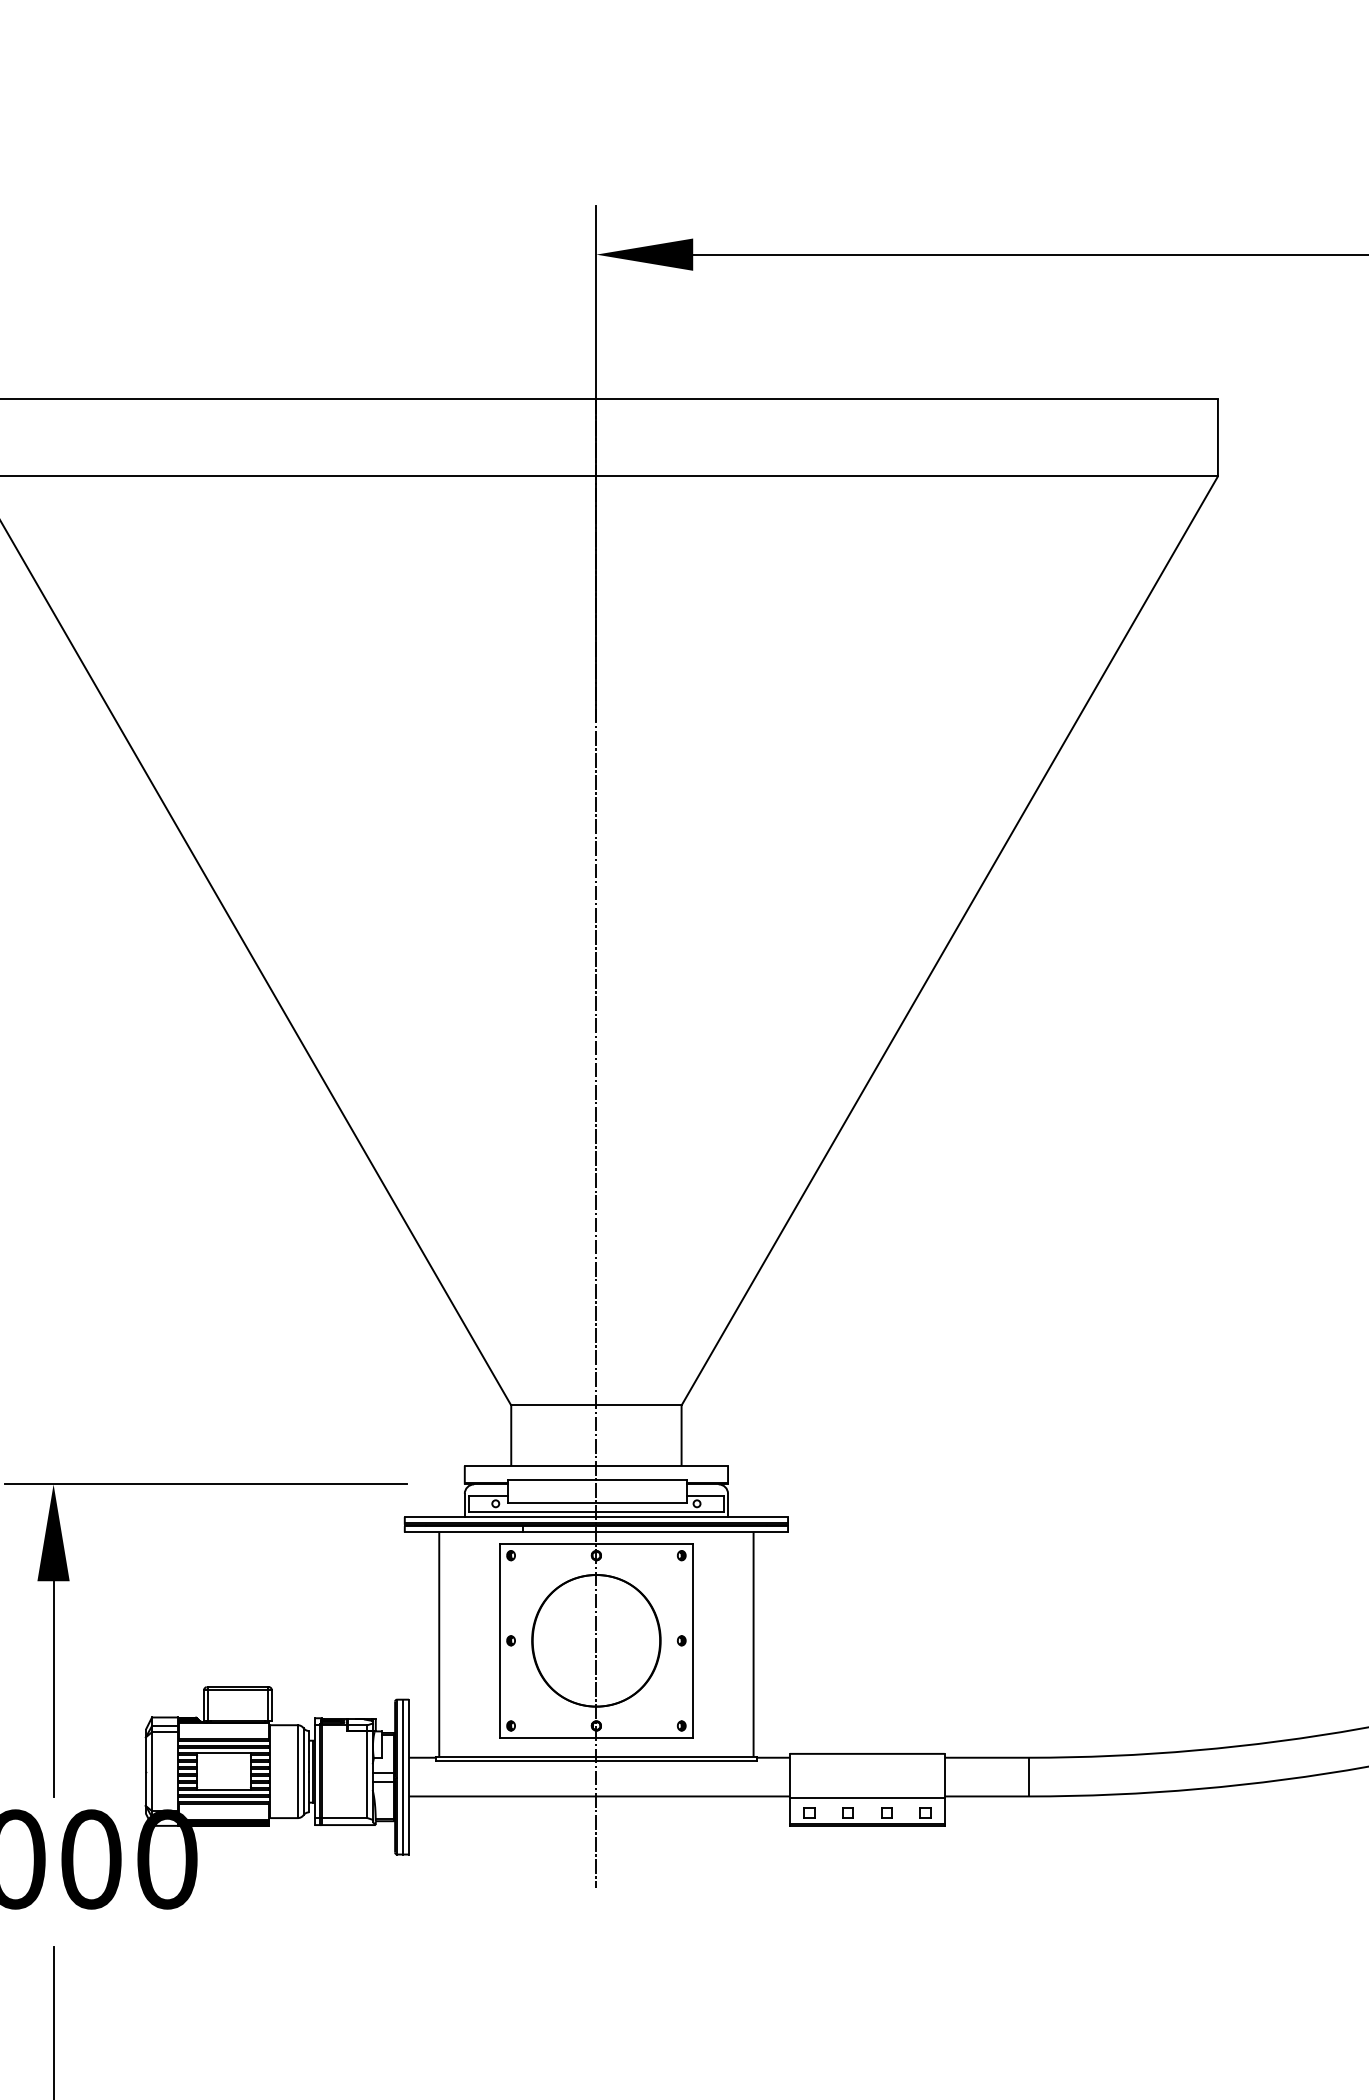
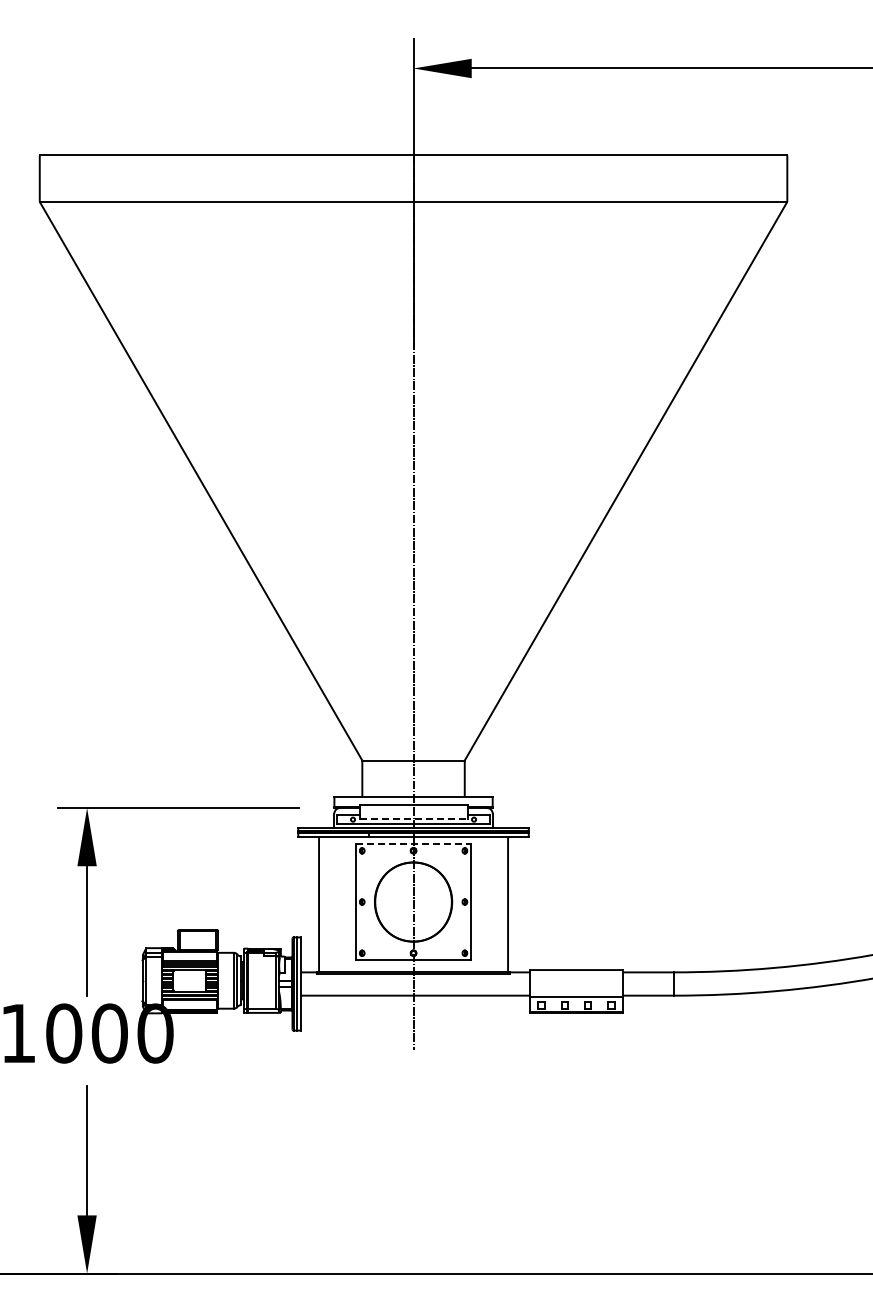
line: (597, 1503) -> (414, 819), solid -> dashed
line: (596, 1543) -> (413, 843), solid -> dashed

